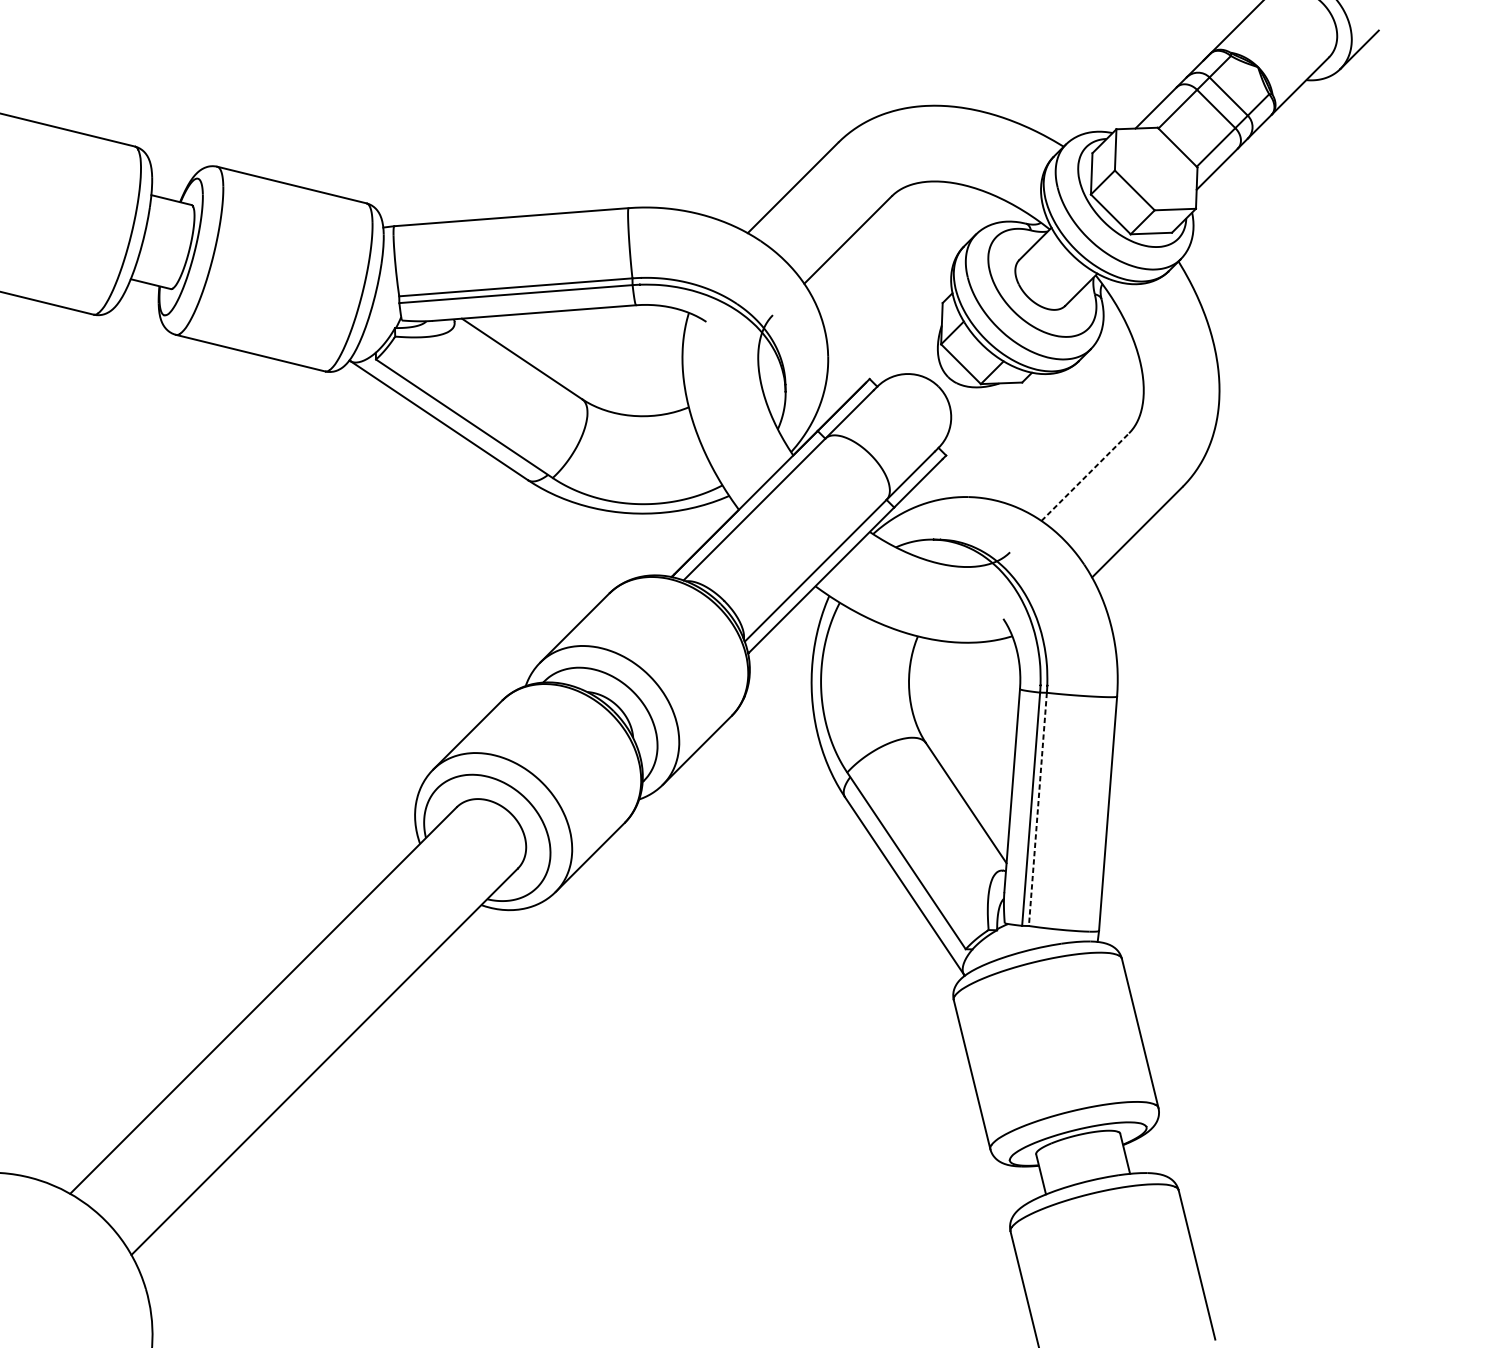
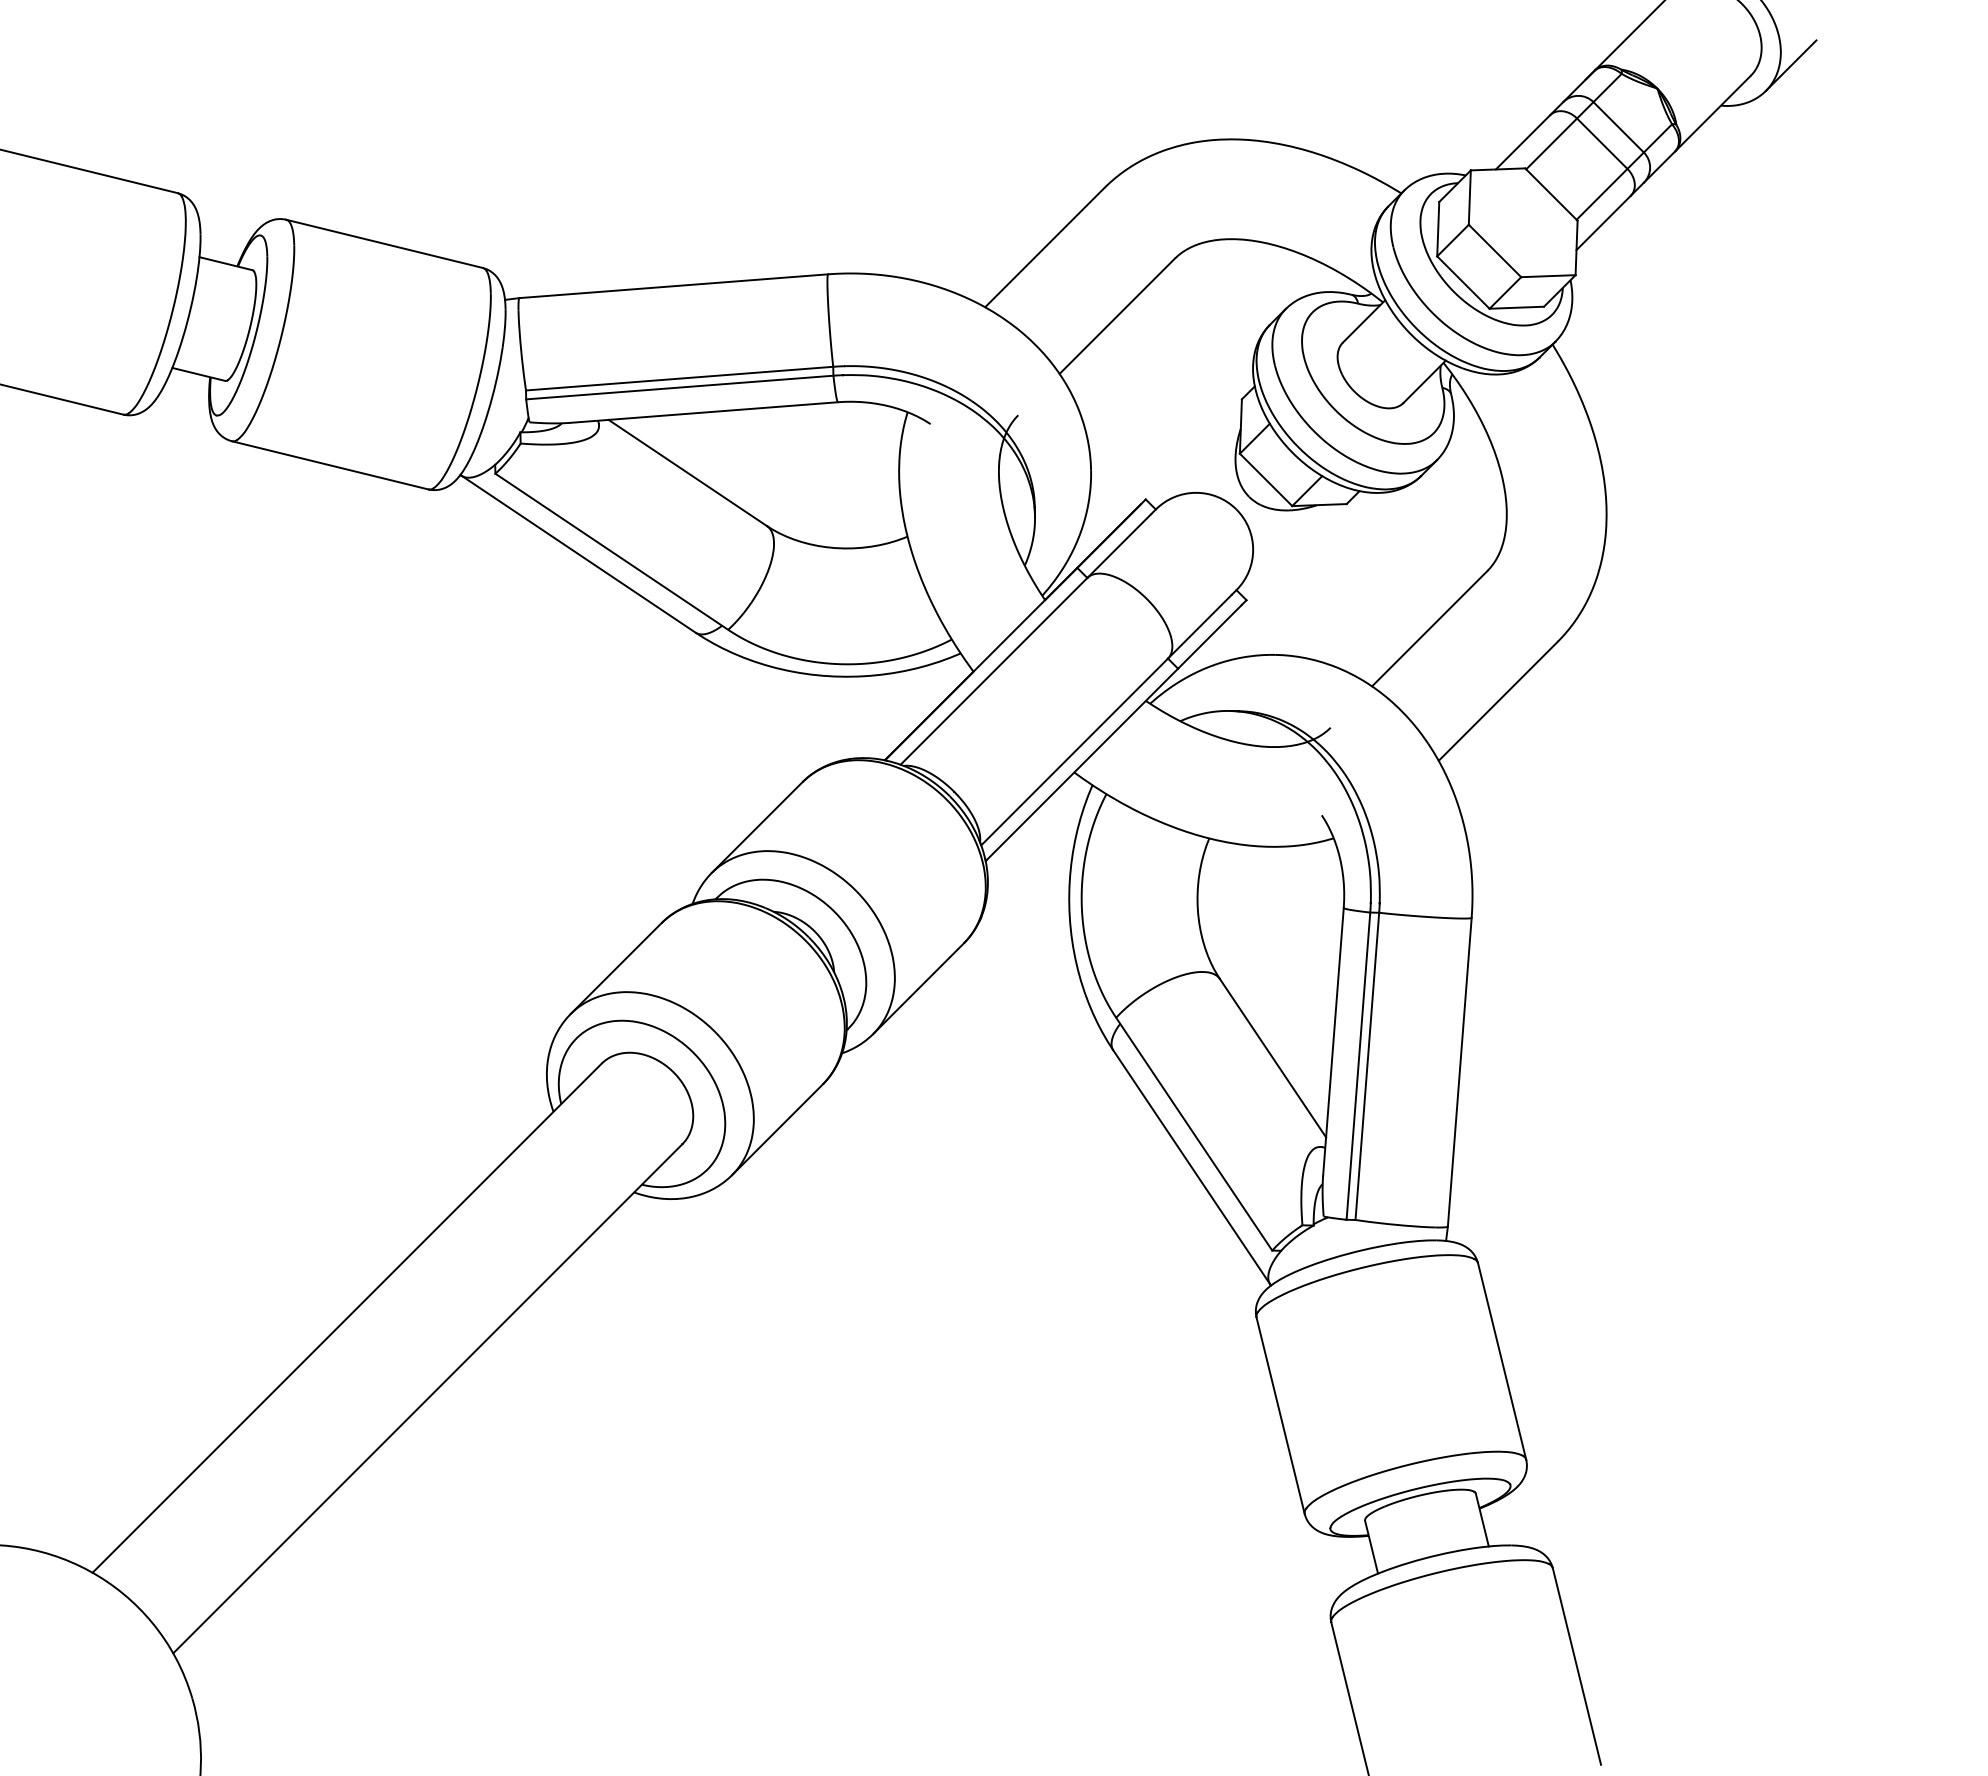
line: (1085, 477) -> (1429, 628), dashed -> solid
line: (1038, 809) -> (1367, 1066), dashed -> solid

